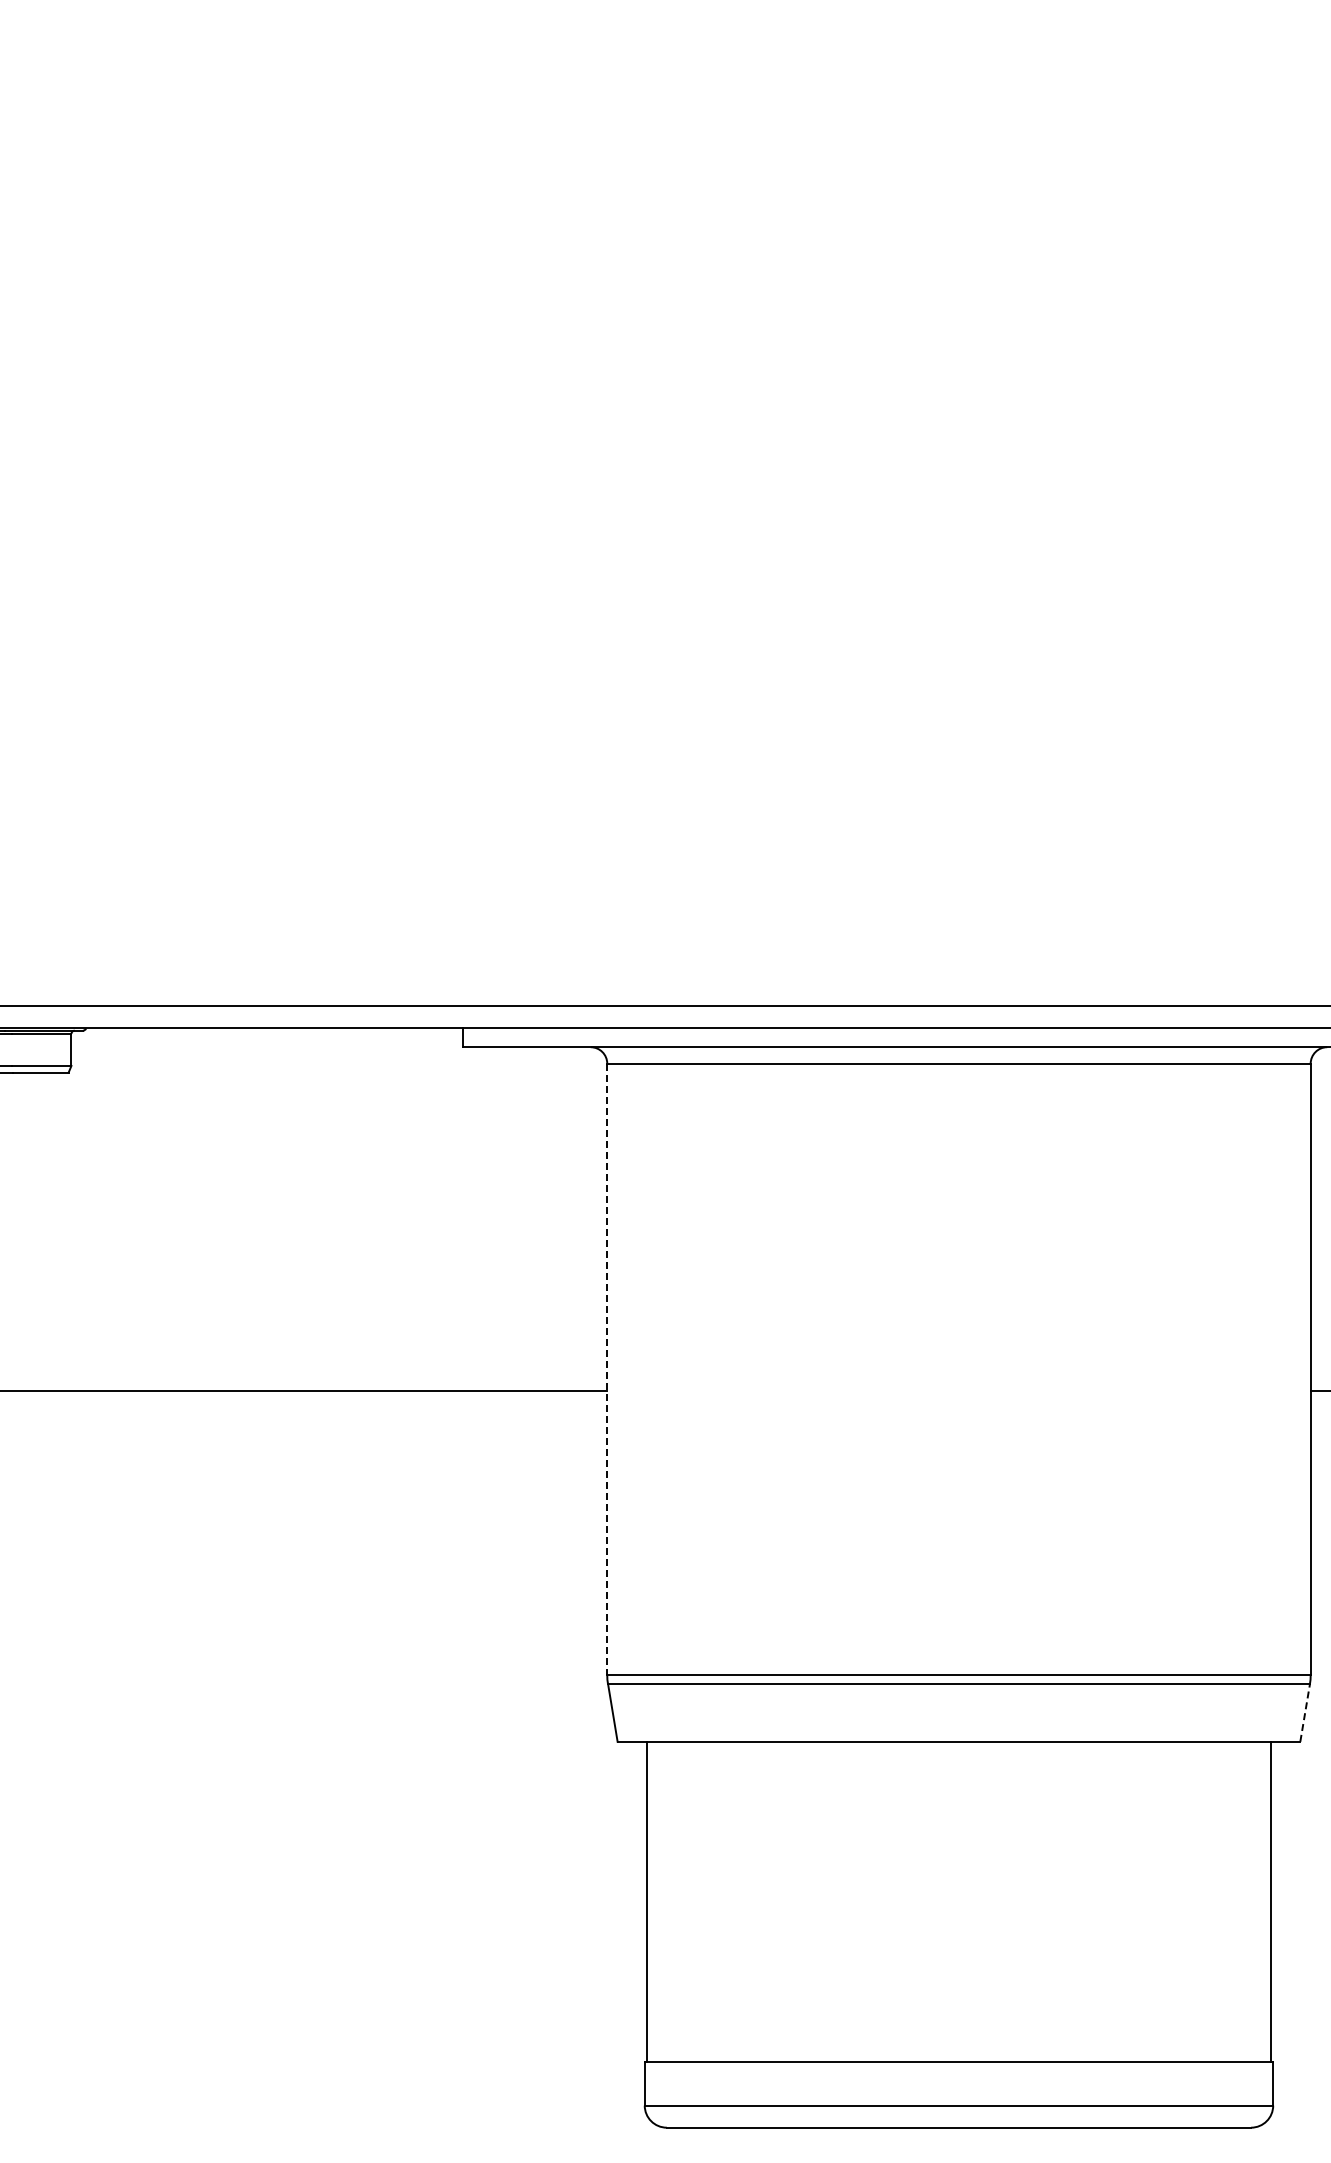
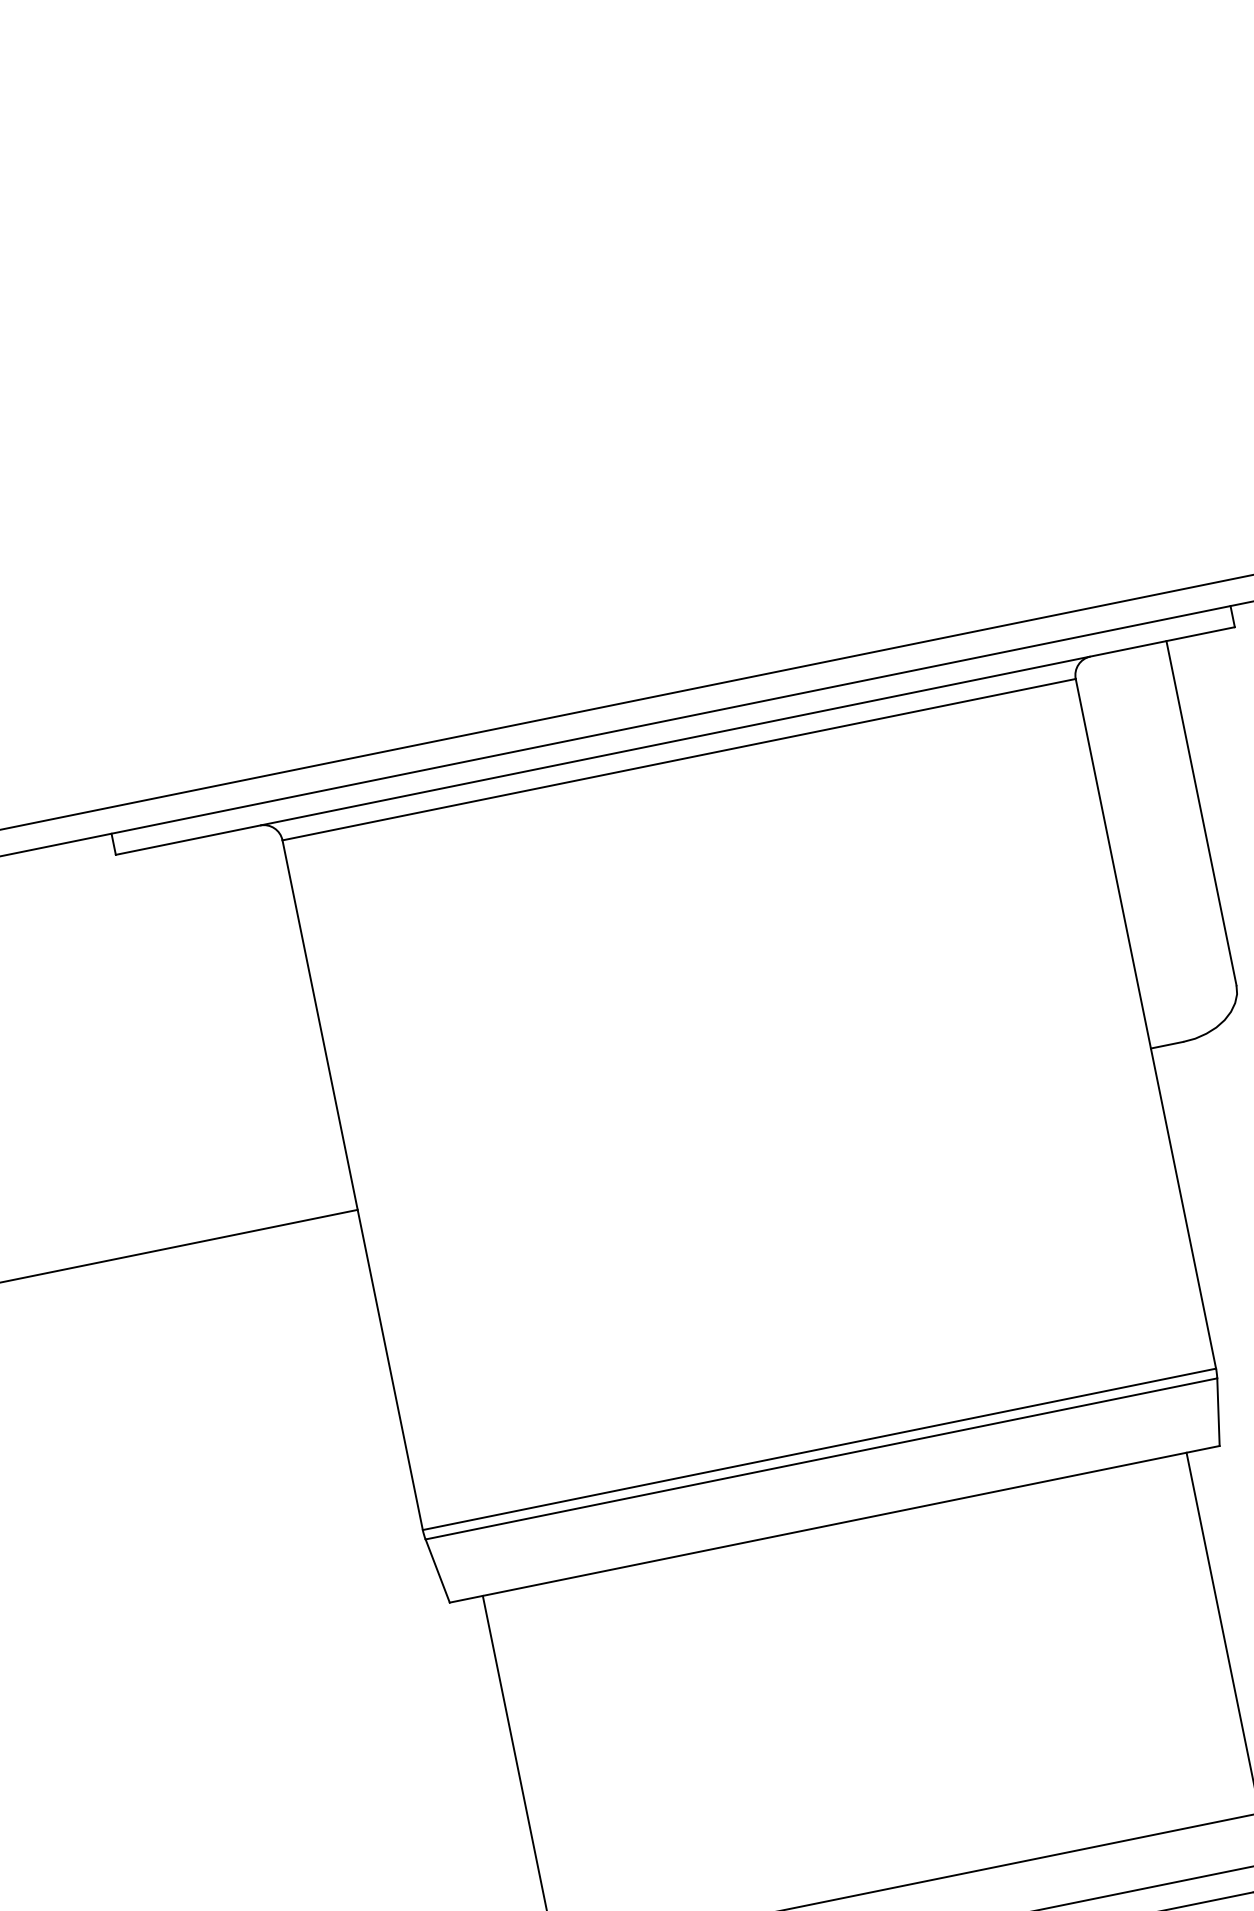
line: (607, 1369) -> (352, 1185), dashed -> solid
line: (1305, 1712) -> (1218, 1411), dashed -> solid

